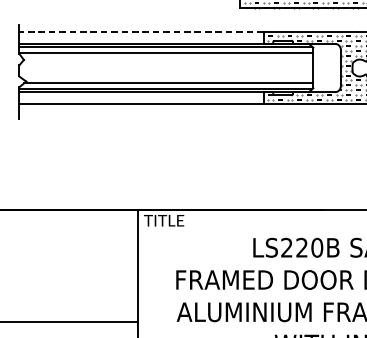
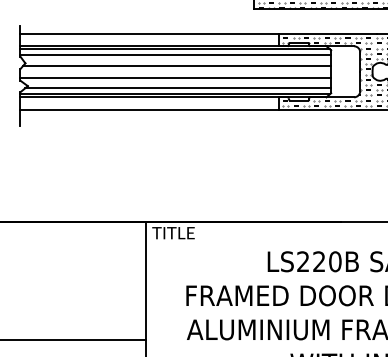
line: (141, 32) -> (149, 34), dashed -> solid
line: (167, 62) -> (177, 65), added
line: (165, 73) -> (175, 77), added

